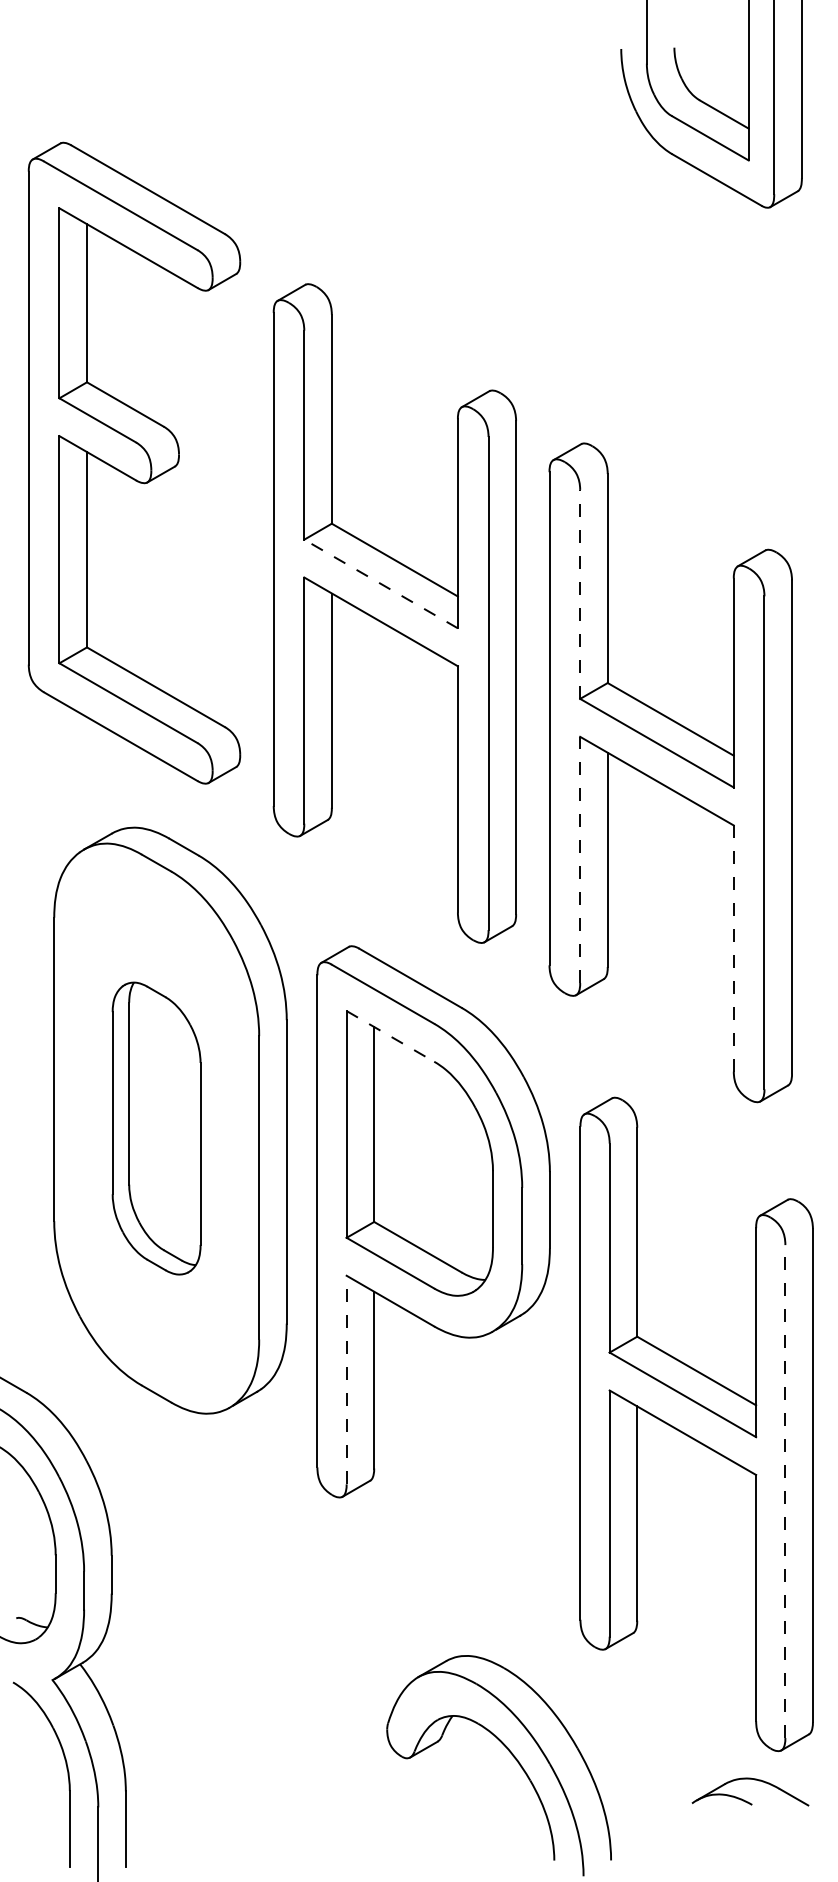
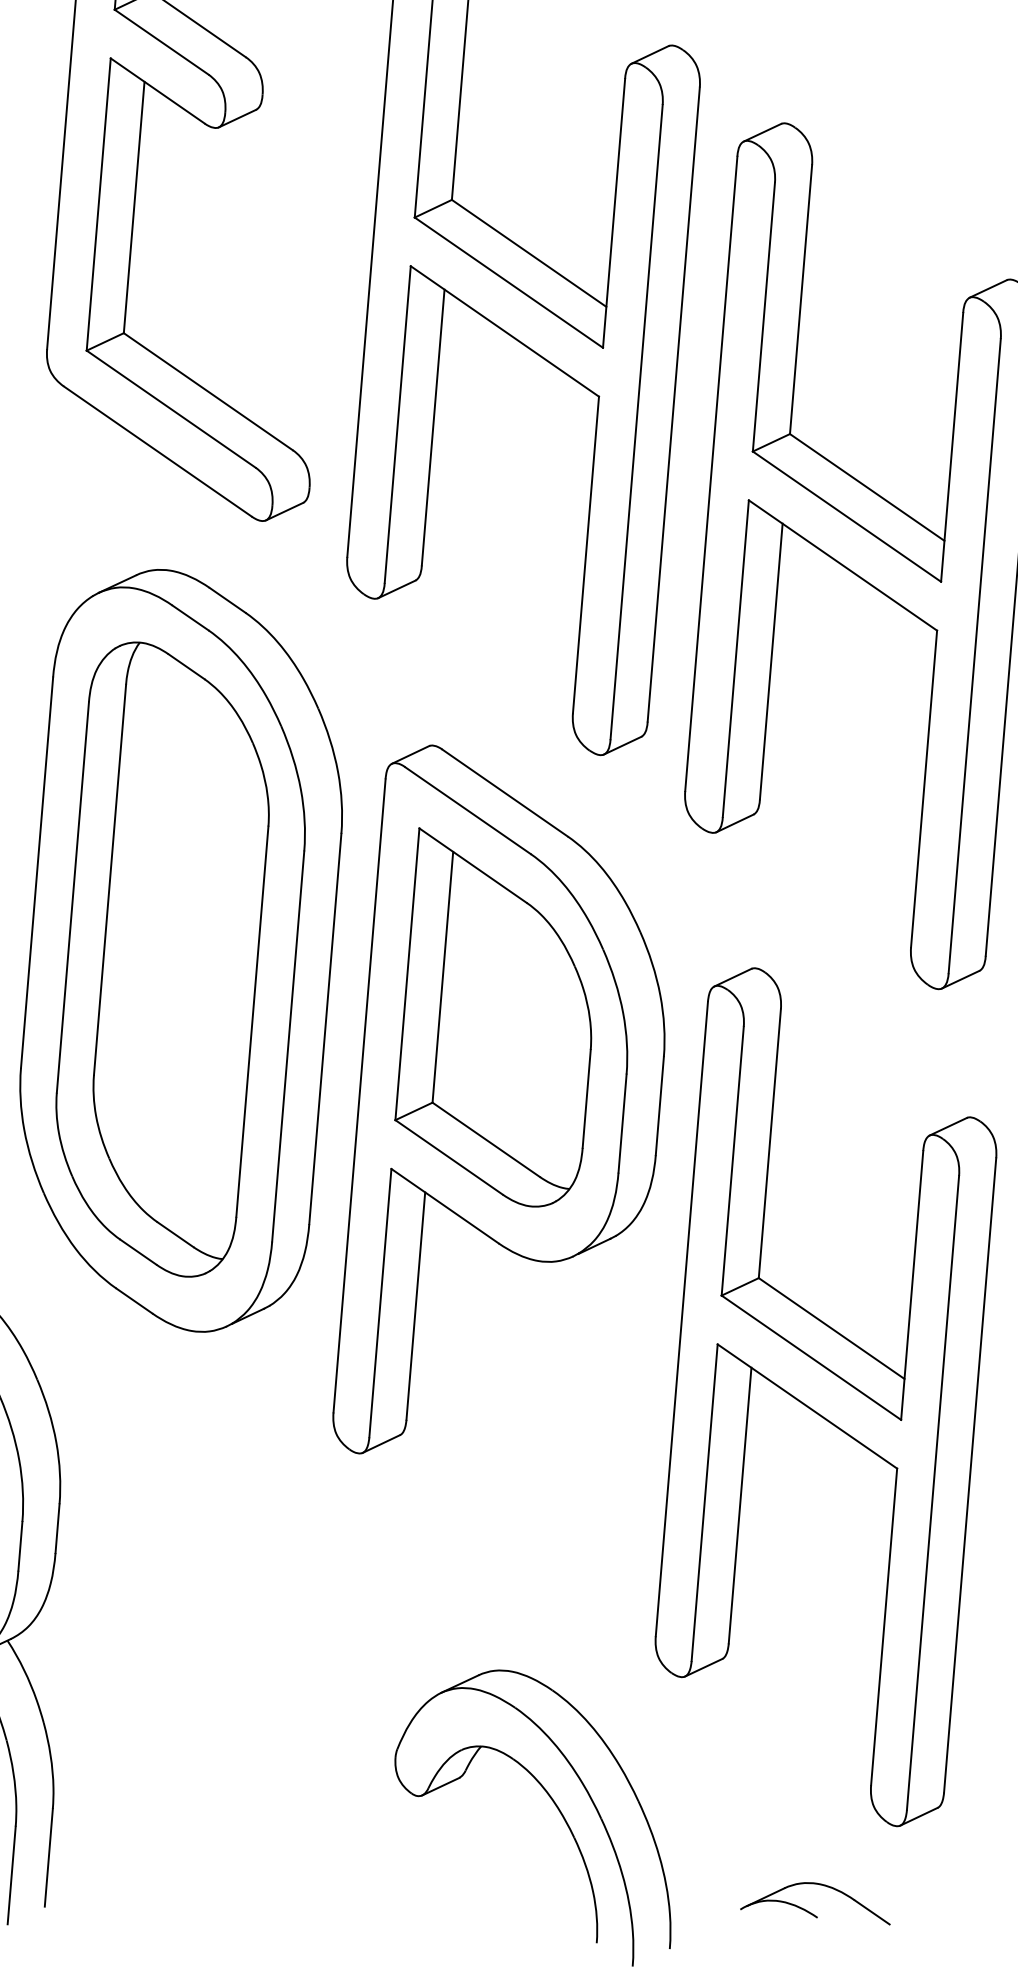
line: (381, 584) -> (509, 283), dashed -> solid
line: (580, 593) -> (764, 315), dashed -> solid
line: (580, 859) -> (736, 658), dashed -> solid
line: (733, 949) -> (923, 790), dashed -> solid
line: (390, 1036) -> (473, 865), dashed -> solid
part: (156, 1128) -> (162, 959), size x1.67
line: (346, 1379) -> (380, 1302), dashed -> solid
line: (785, 1491) -> (933, 1492), dashed -> solid
part: (746, 1800) -> (810, 1911), moved

